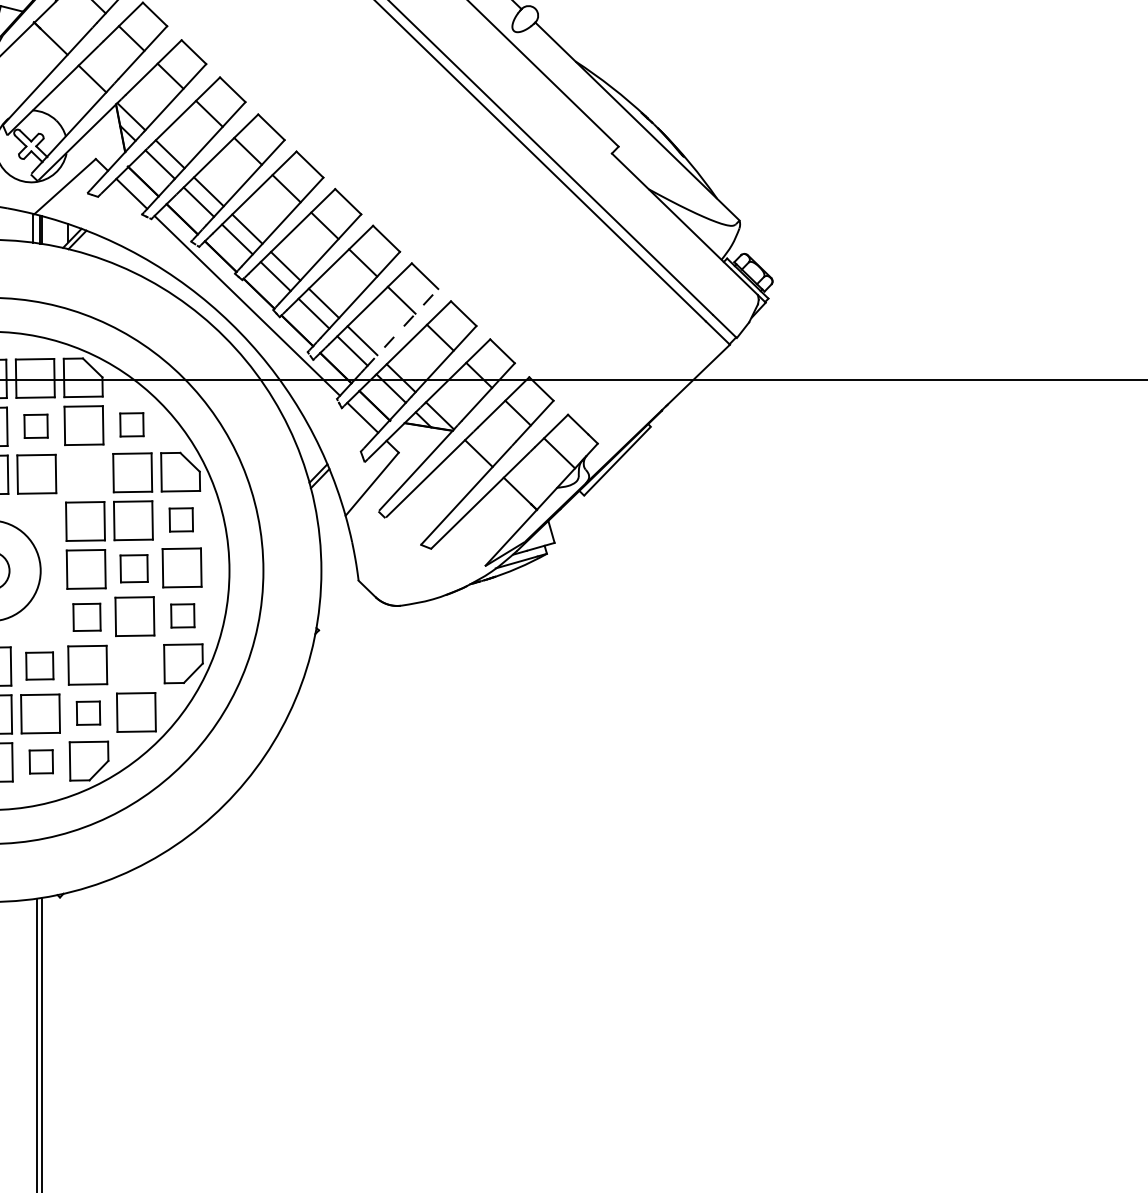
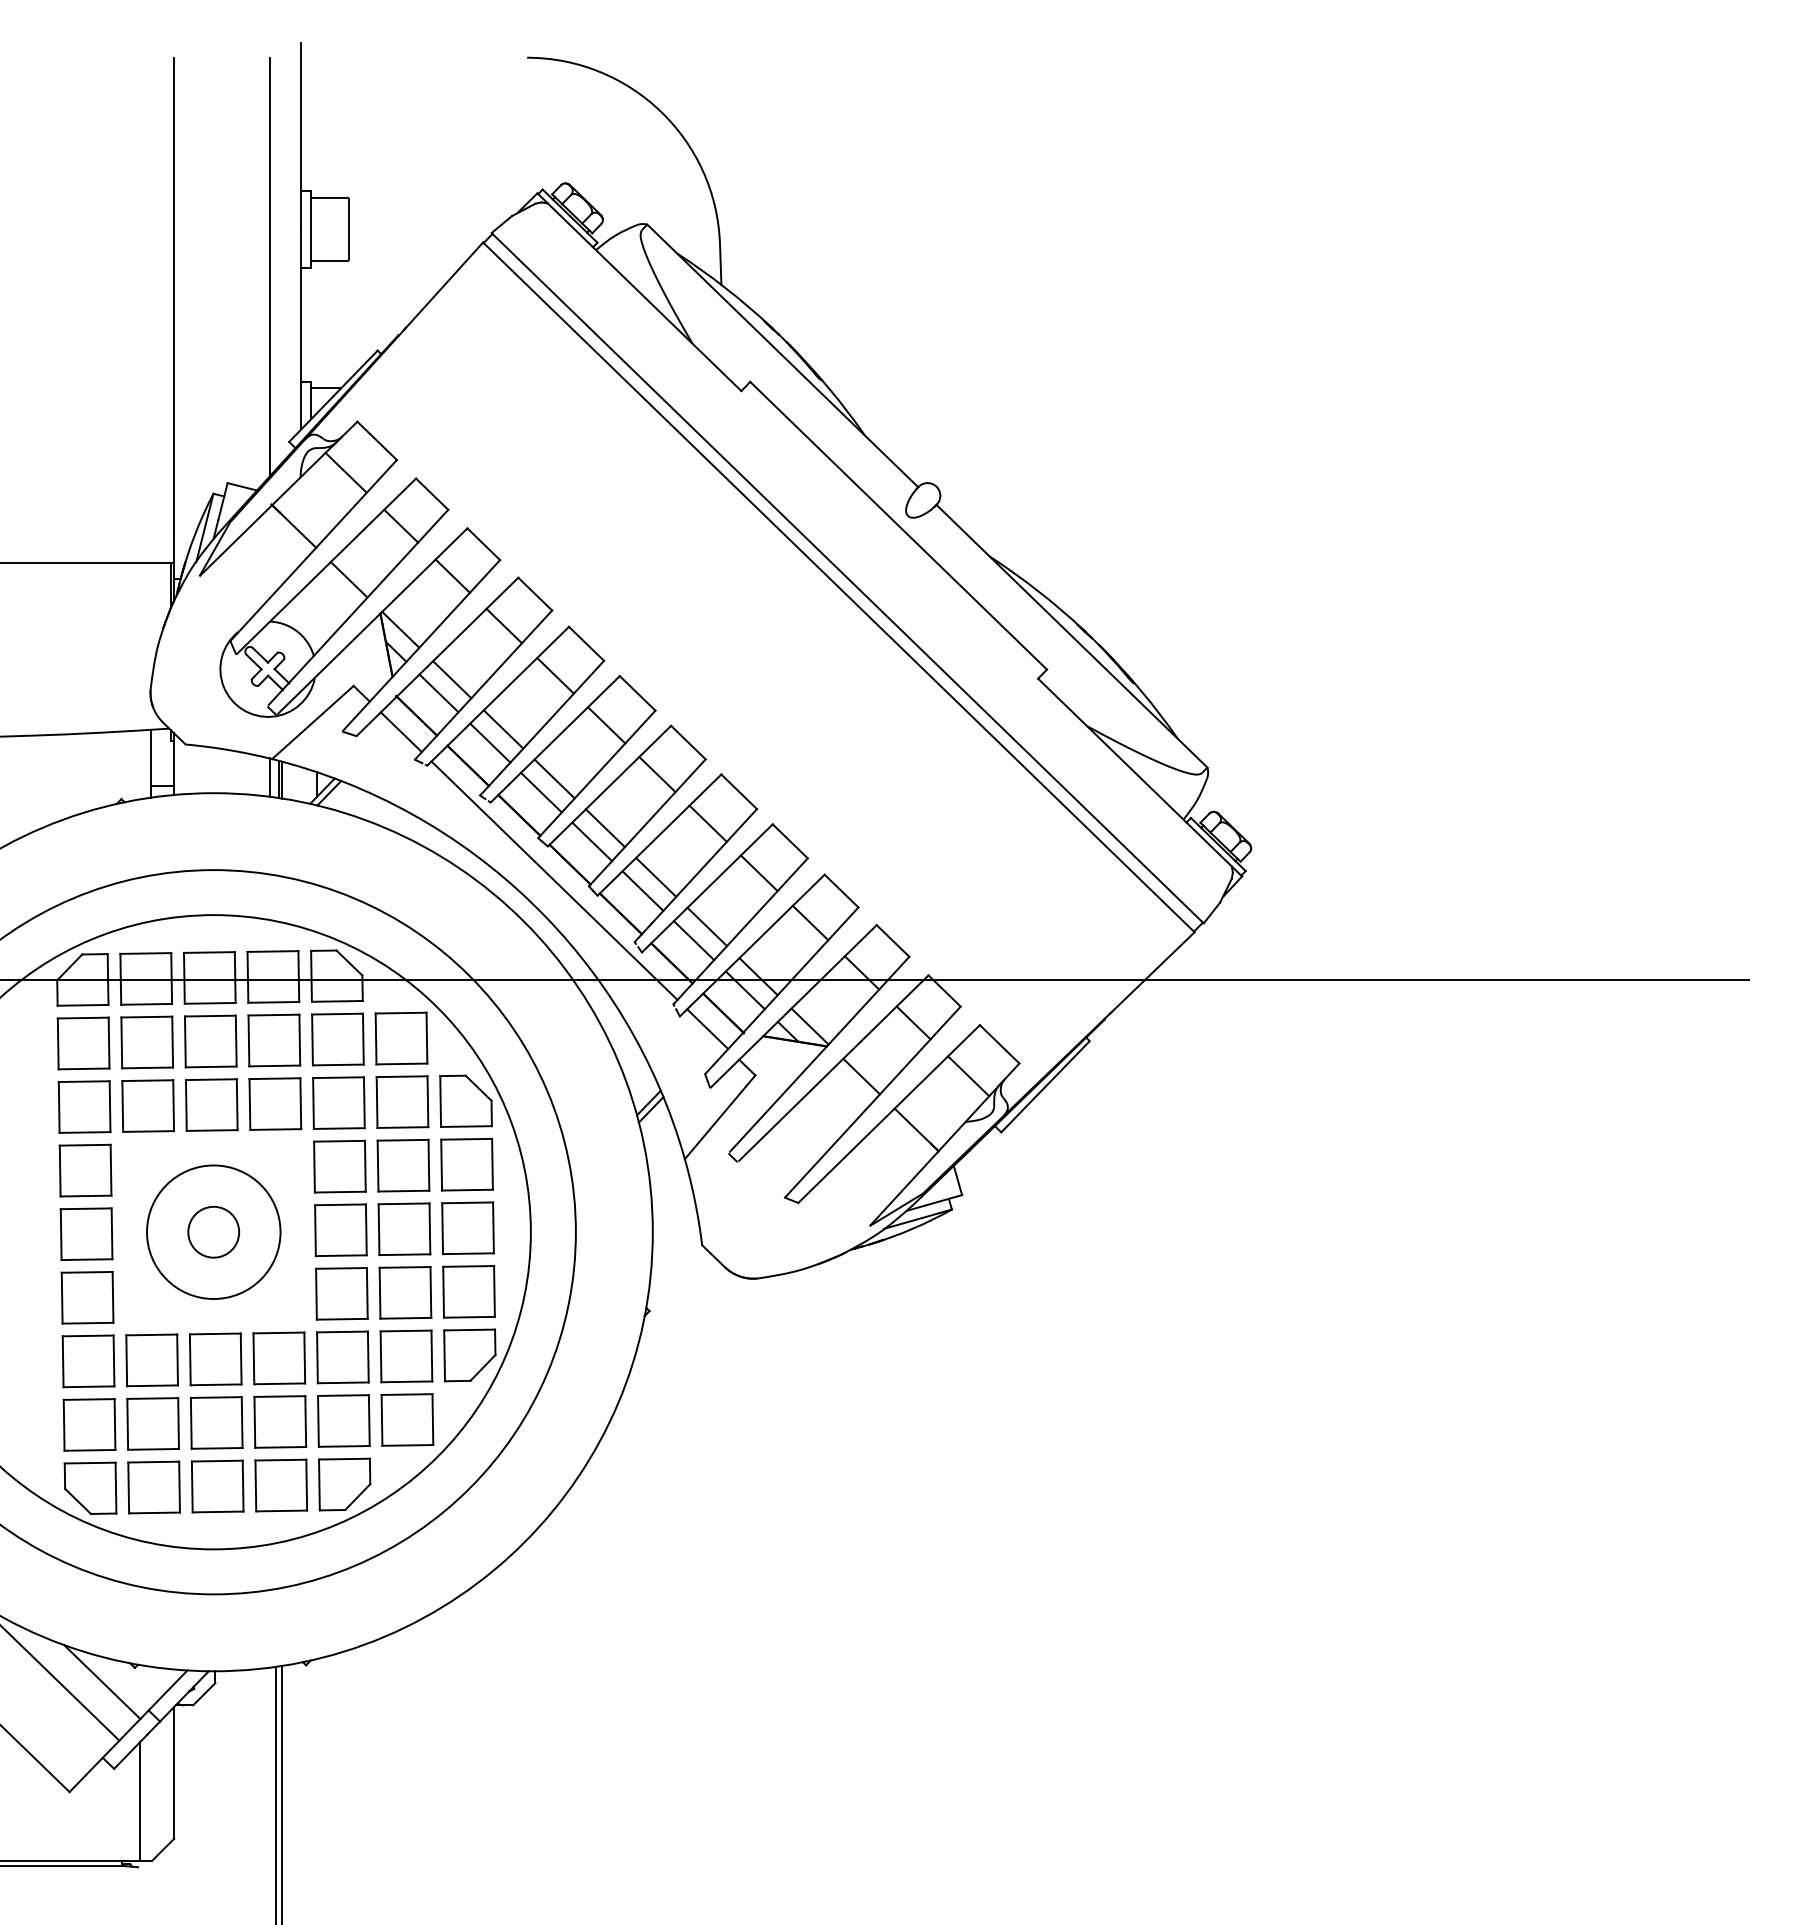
line: (401, 329) -> (759, 911), dashed -> solid
part: (131, 424) -> (401, 1038), size x1.67
part: (36, 426) -> (274, 1040), size x1.67
part: (84, 473) -> (338, 1102), added
part: (180, 519) -> (466, 1164), size x1.67
part: (134, 568) -> (404, 1229), size x1.43
part: (182, 615) -> (468, 1291), size x1.67
part: (86, 617) -> (341, 1293), size x1.43
part: (135, 664) -> (406, 1356), added
part: (39, 666) -> (279, 1358), size x1.43
part: (88, 712) -> (343, 1420), size x1.67
part: (41, 761) -> (281, 1485), size x1.67

